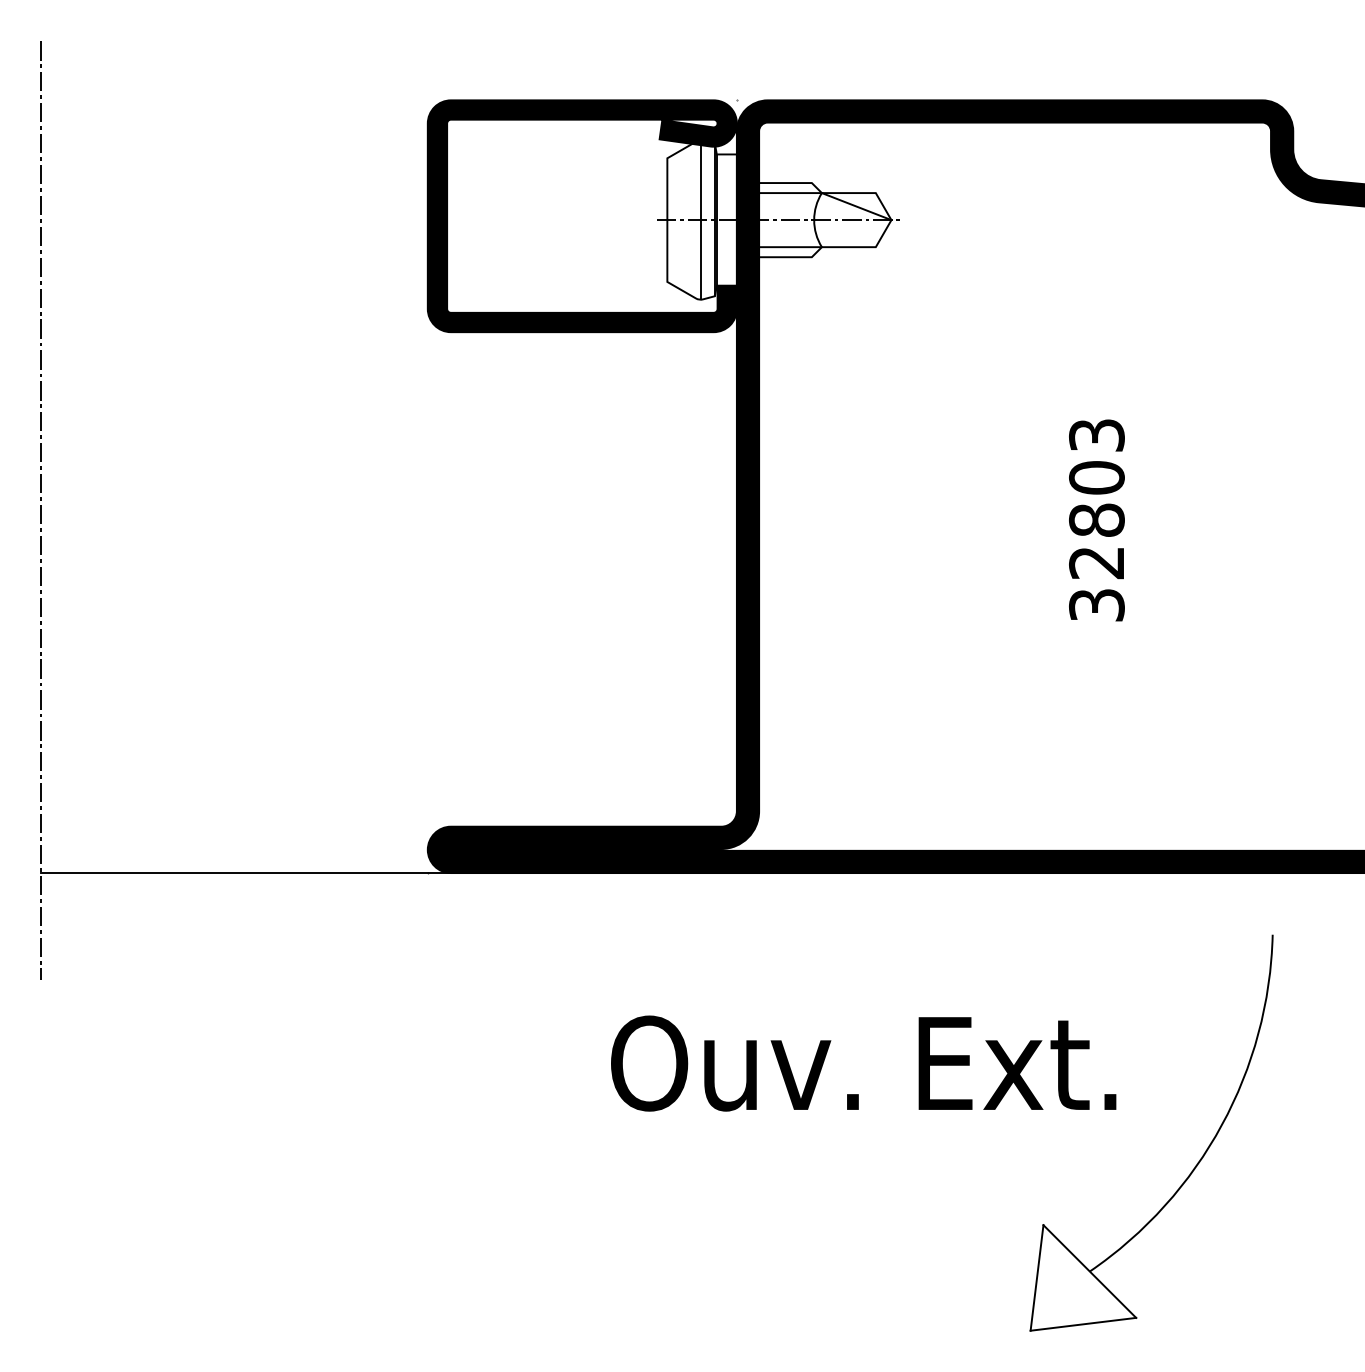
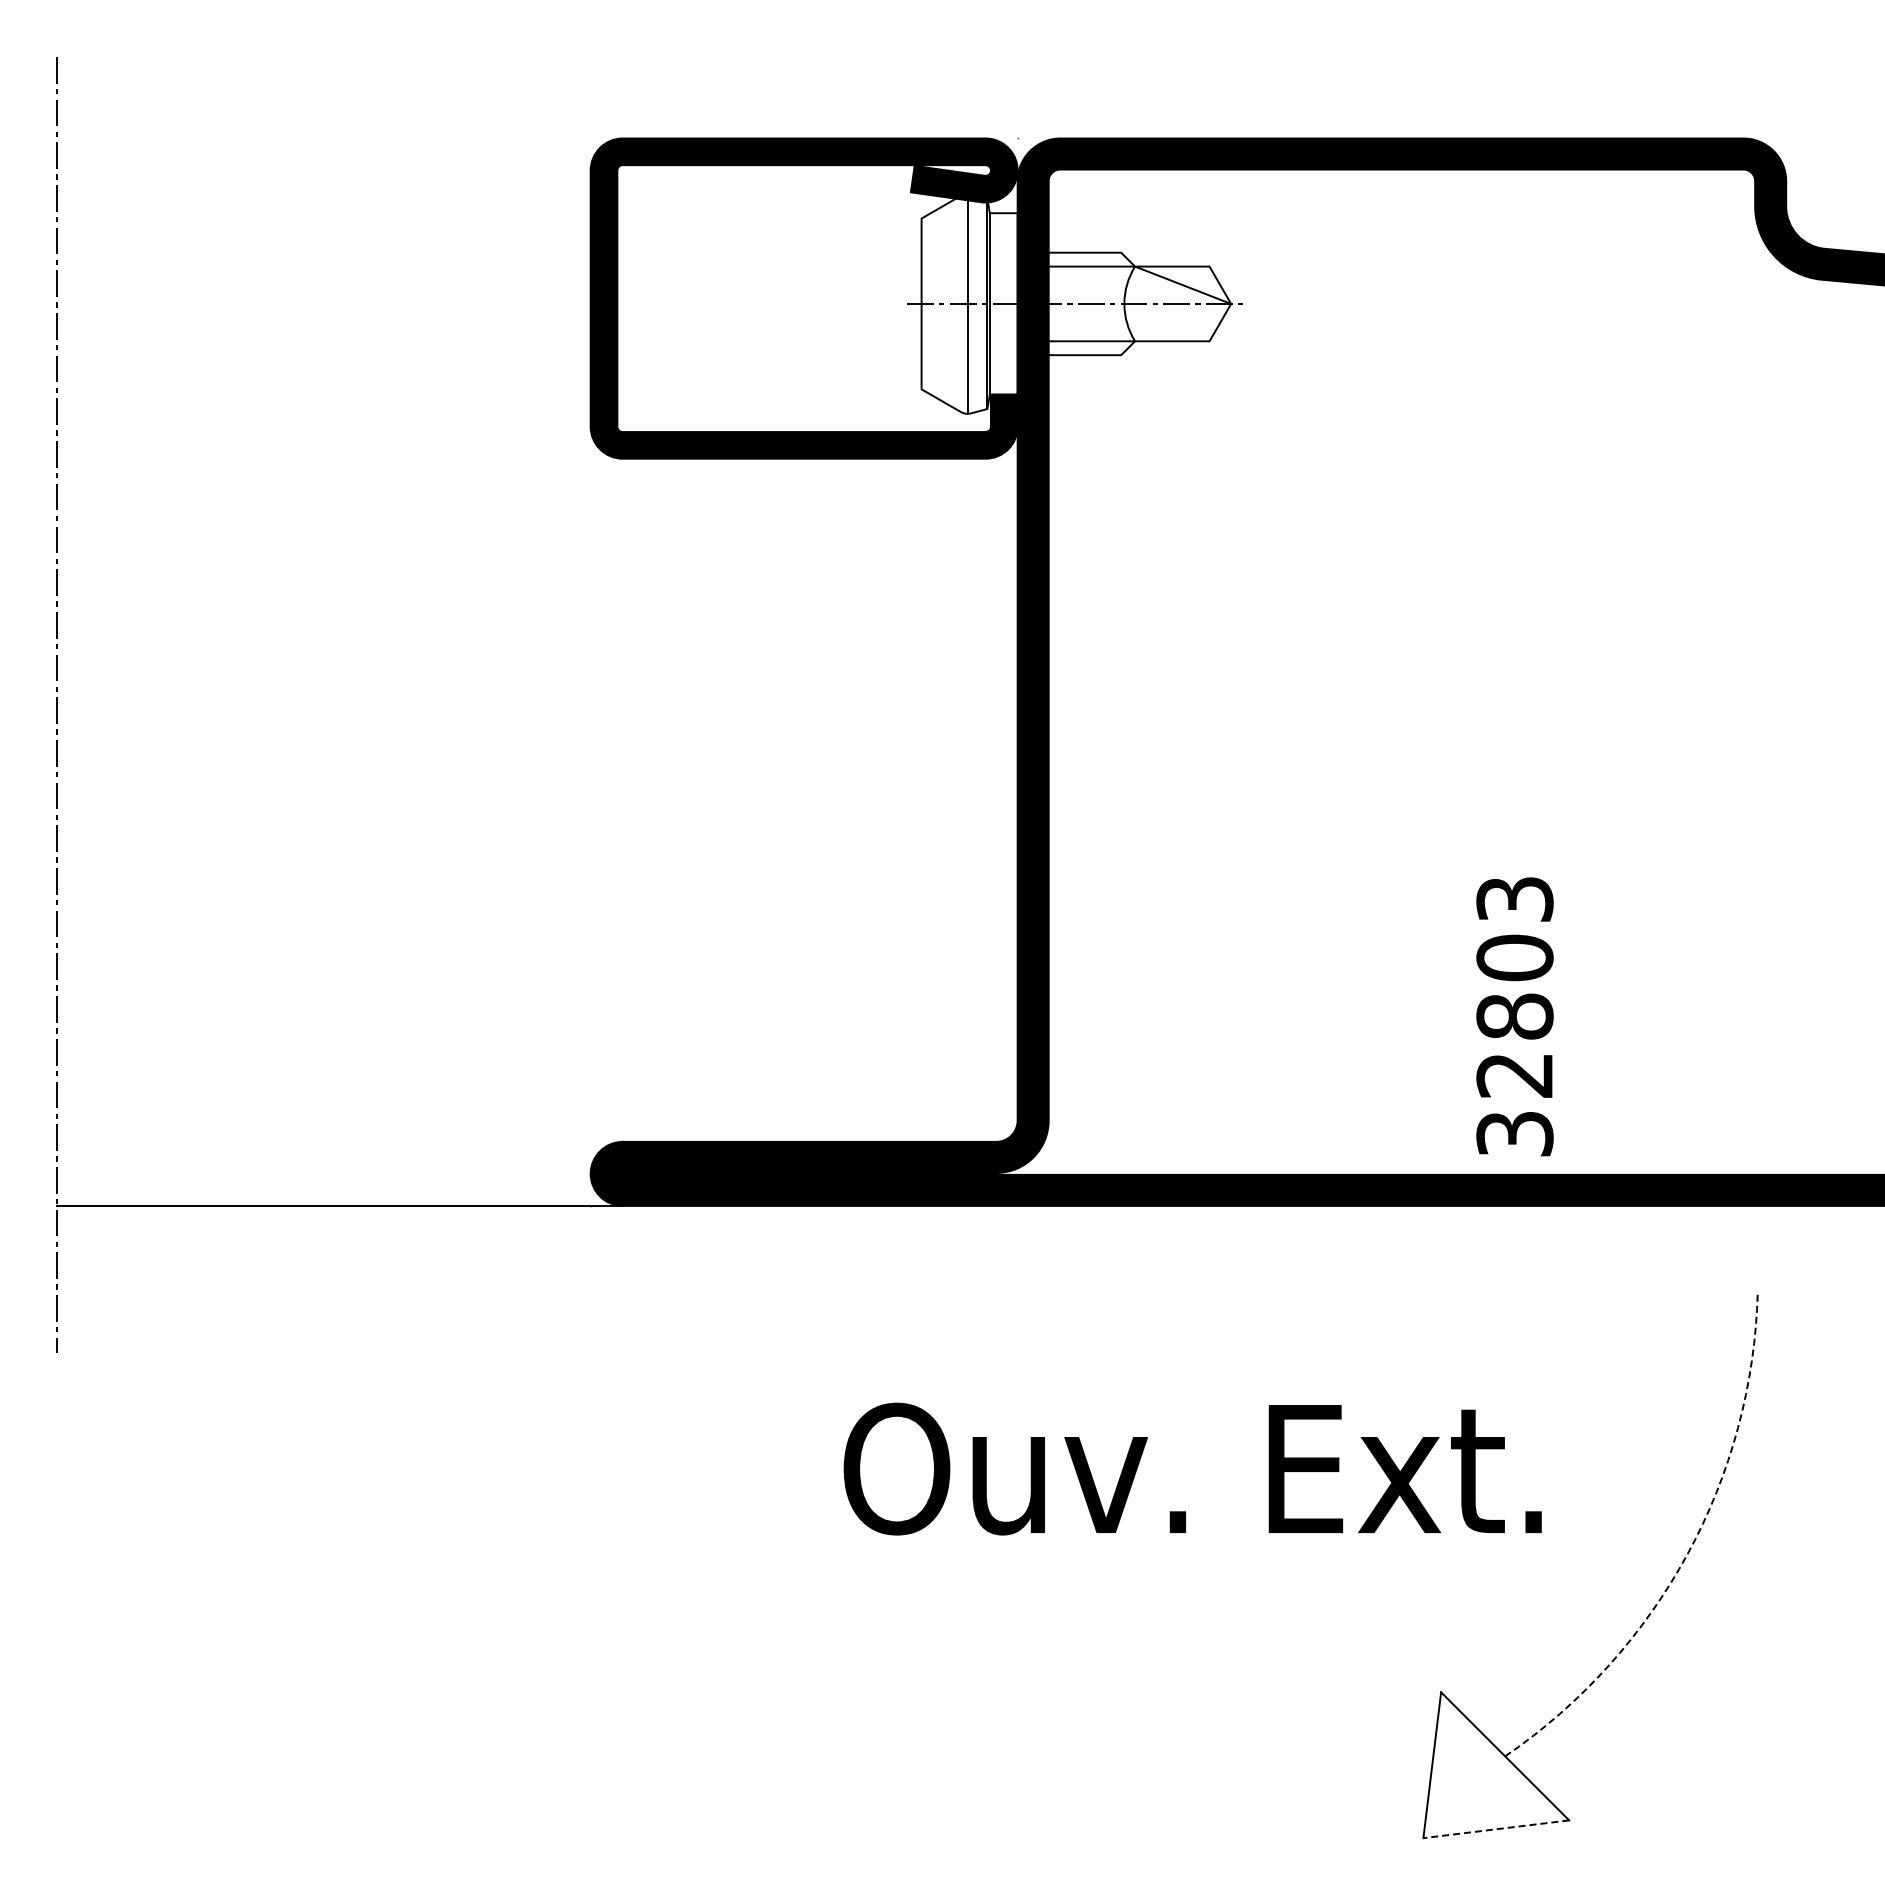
text: (1096, 520) -> (1514, 1016), moved
arc: (1221, 1125) -> (1687, 1554), solid -> dashed
line: (1082, 1324) -> (1495, 1829), solid -> dashed

